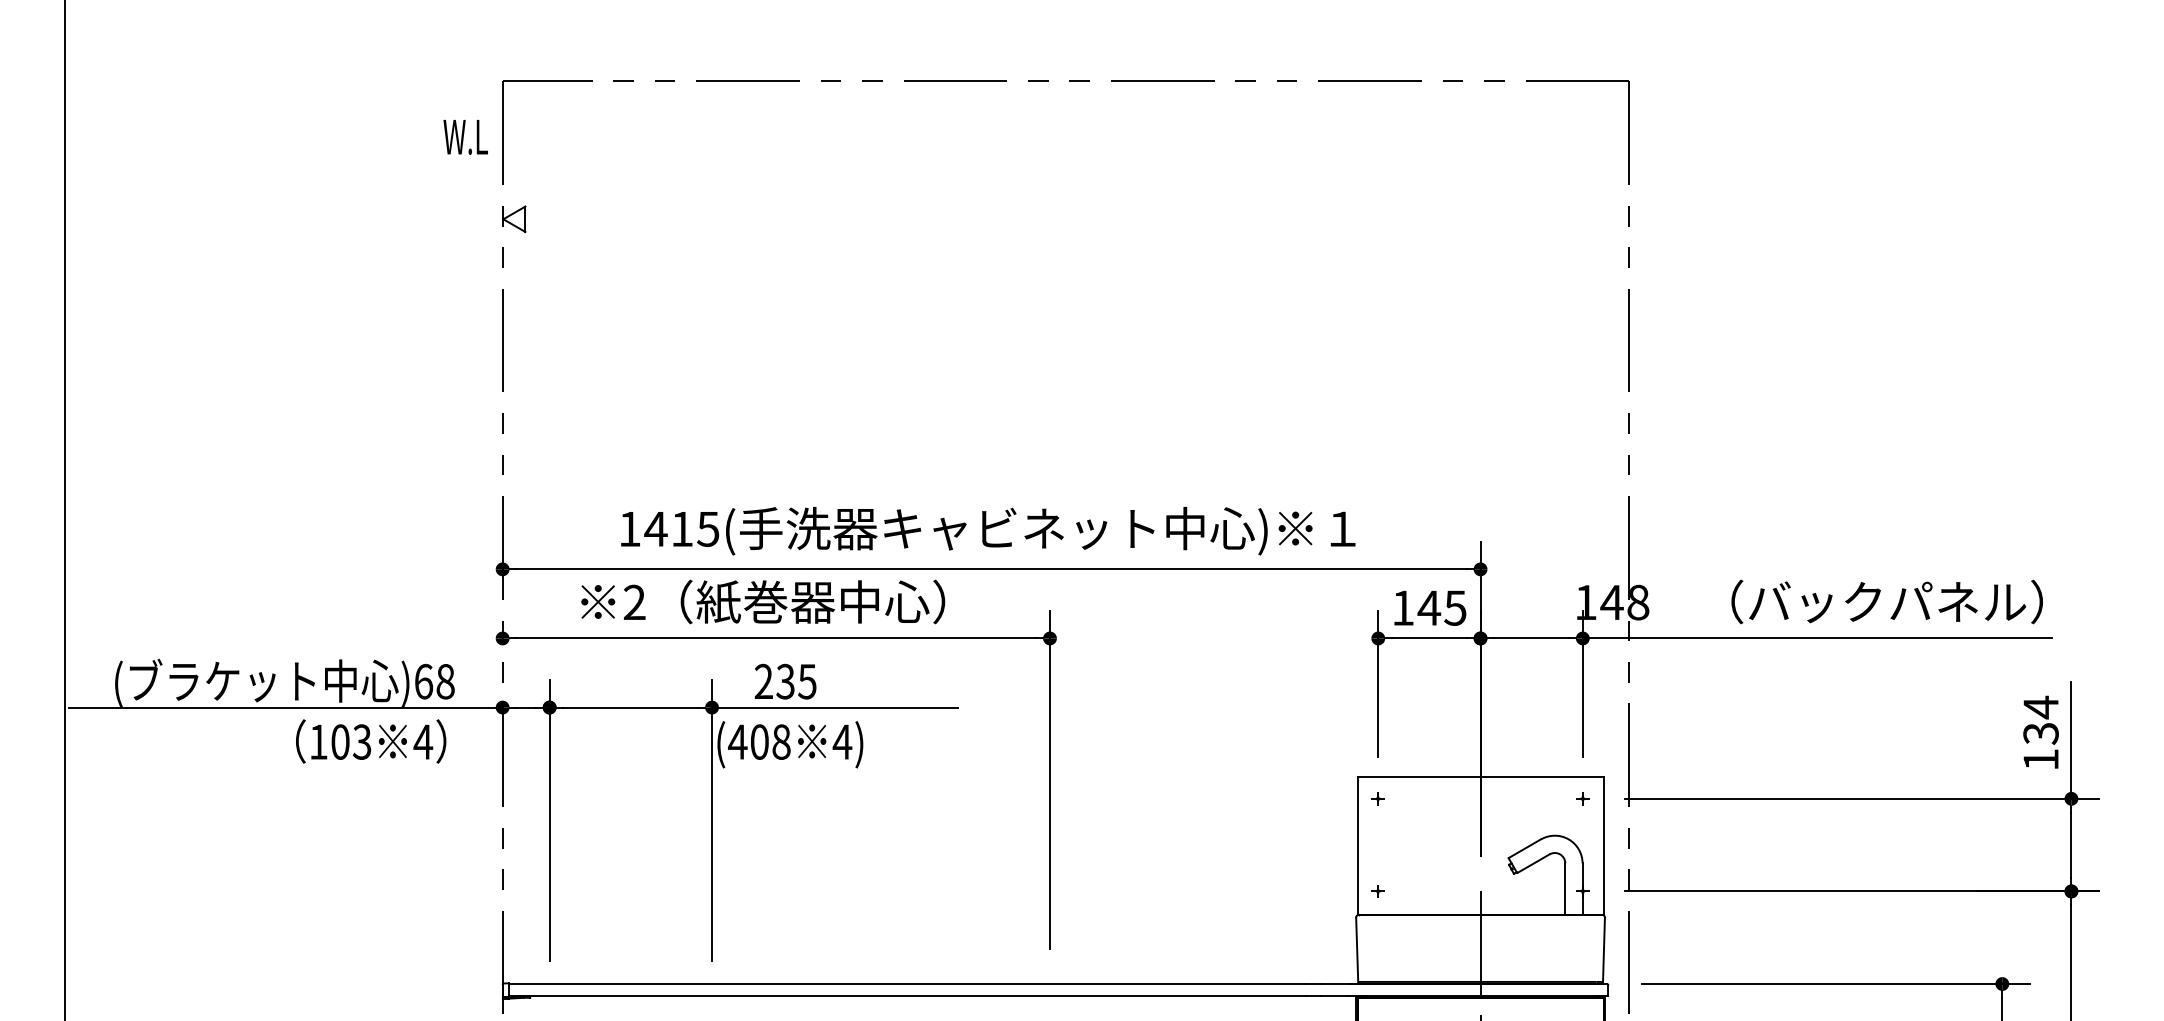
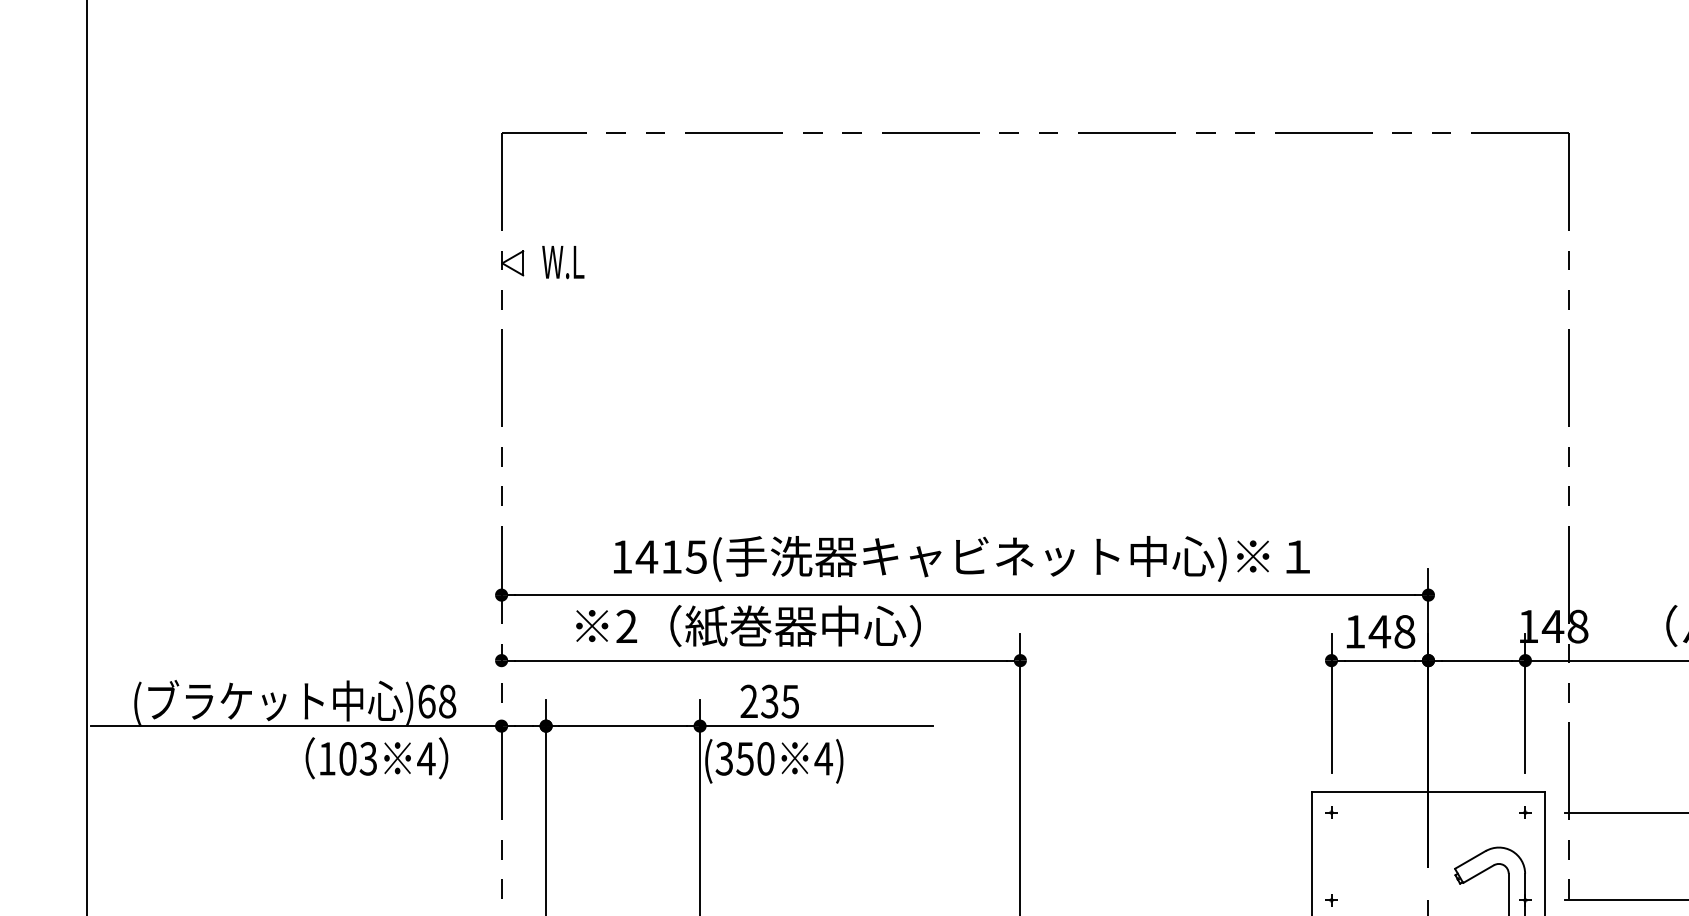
text: (465, 137) -> (563, 262), moved
text: (1455, 607) -> (1404, 631), 145 -> 148
text: (759, 741) -> (745, 758), (408 -> (350

